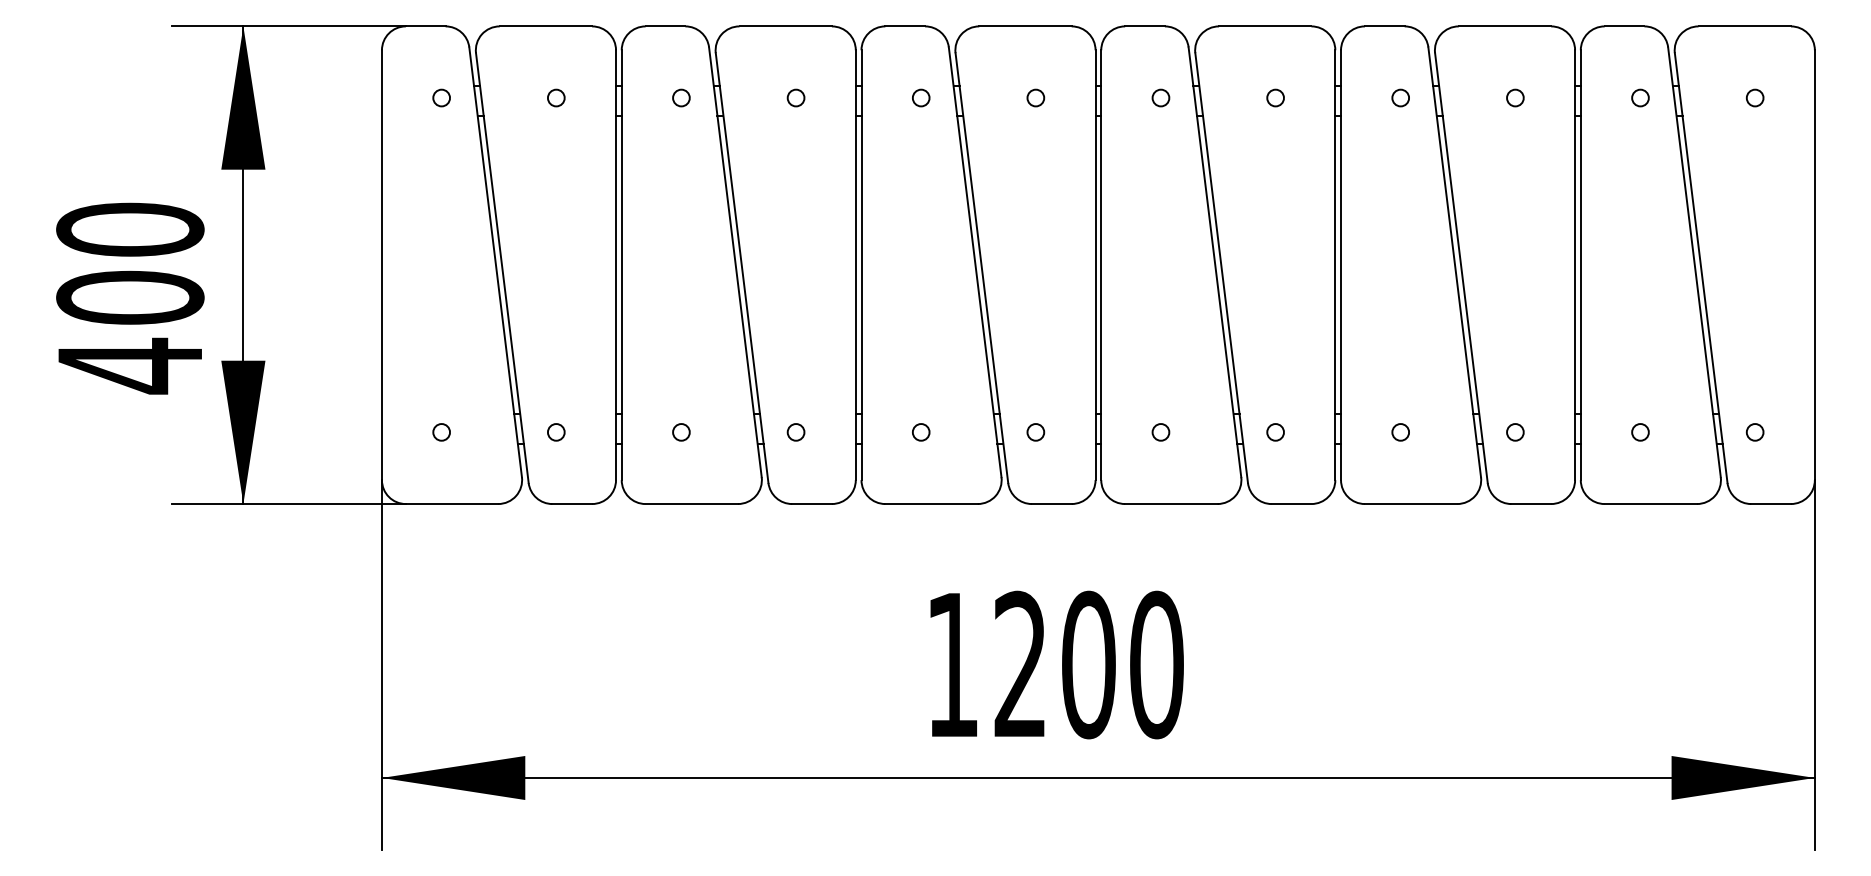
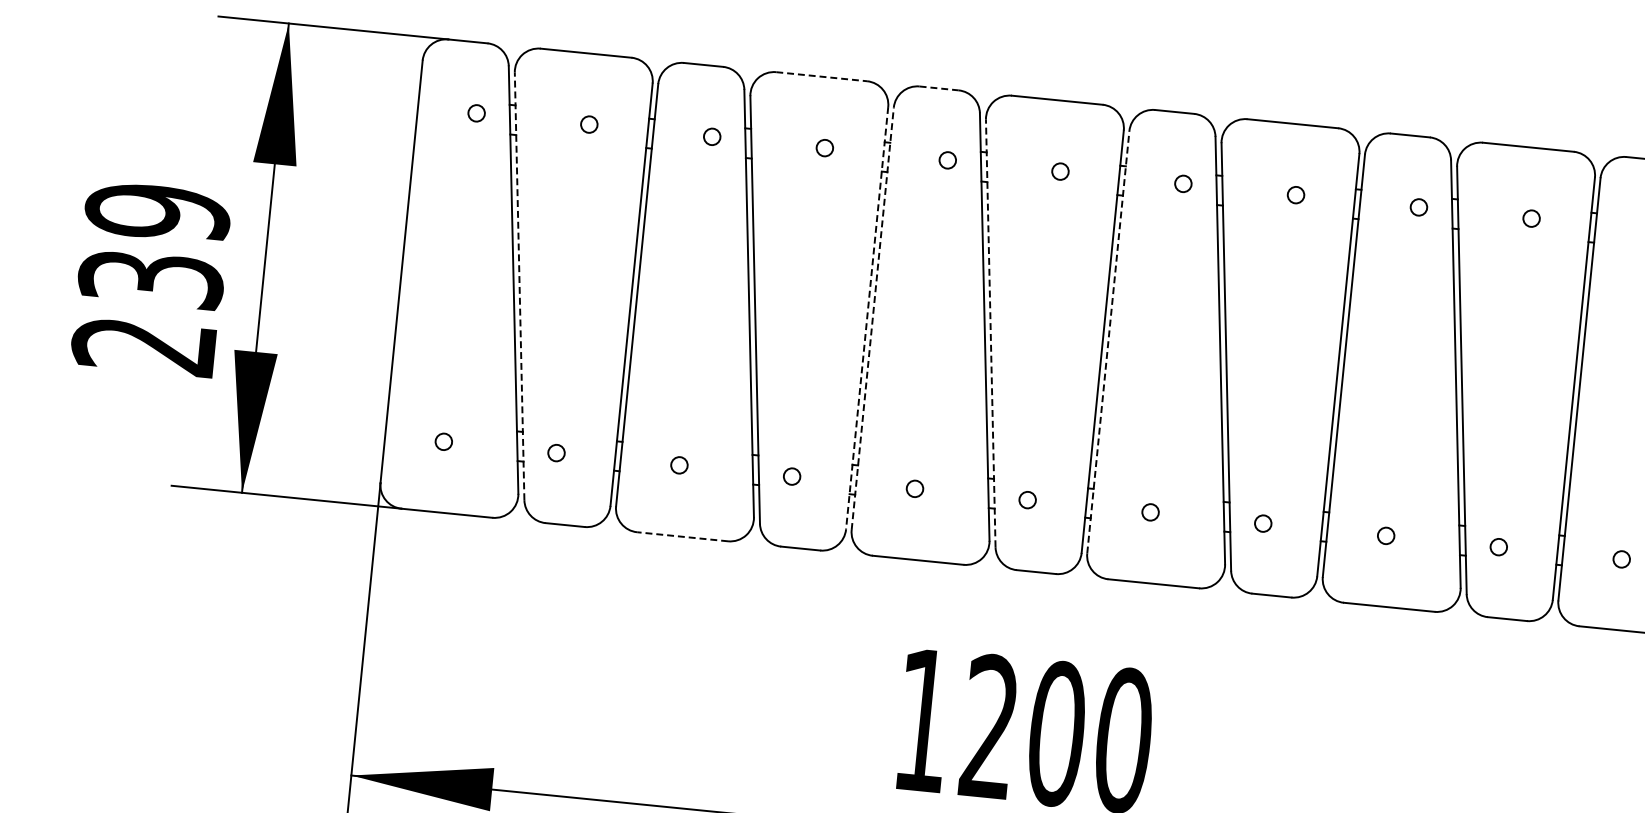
line: (786, 26) -> (822, 76), solid -> dashed
line: (905, 26) -> (939, 88), solid -> dashed
line: (855, 265) -> (866, 318), solid -> dashed
line: (861, 265) -> (872, 319), solid -> dashed
line: (1101, 265) -> (1108, 342), solid -> dashed
line: (502, 268) -> (519, 286), solid -> dashed
line: (981, 268) -> (990, 333), solid -> dashed
text: (130, 298) -> (151, 279), 400 -> 239
line: (691, 504) -> (682, 537), solid -> dashed

